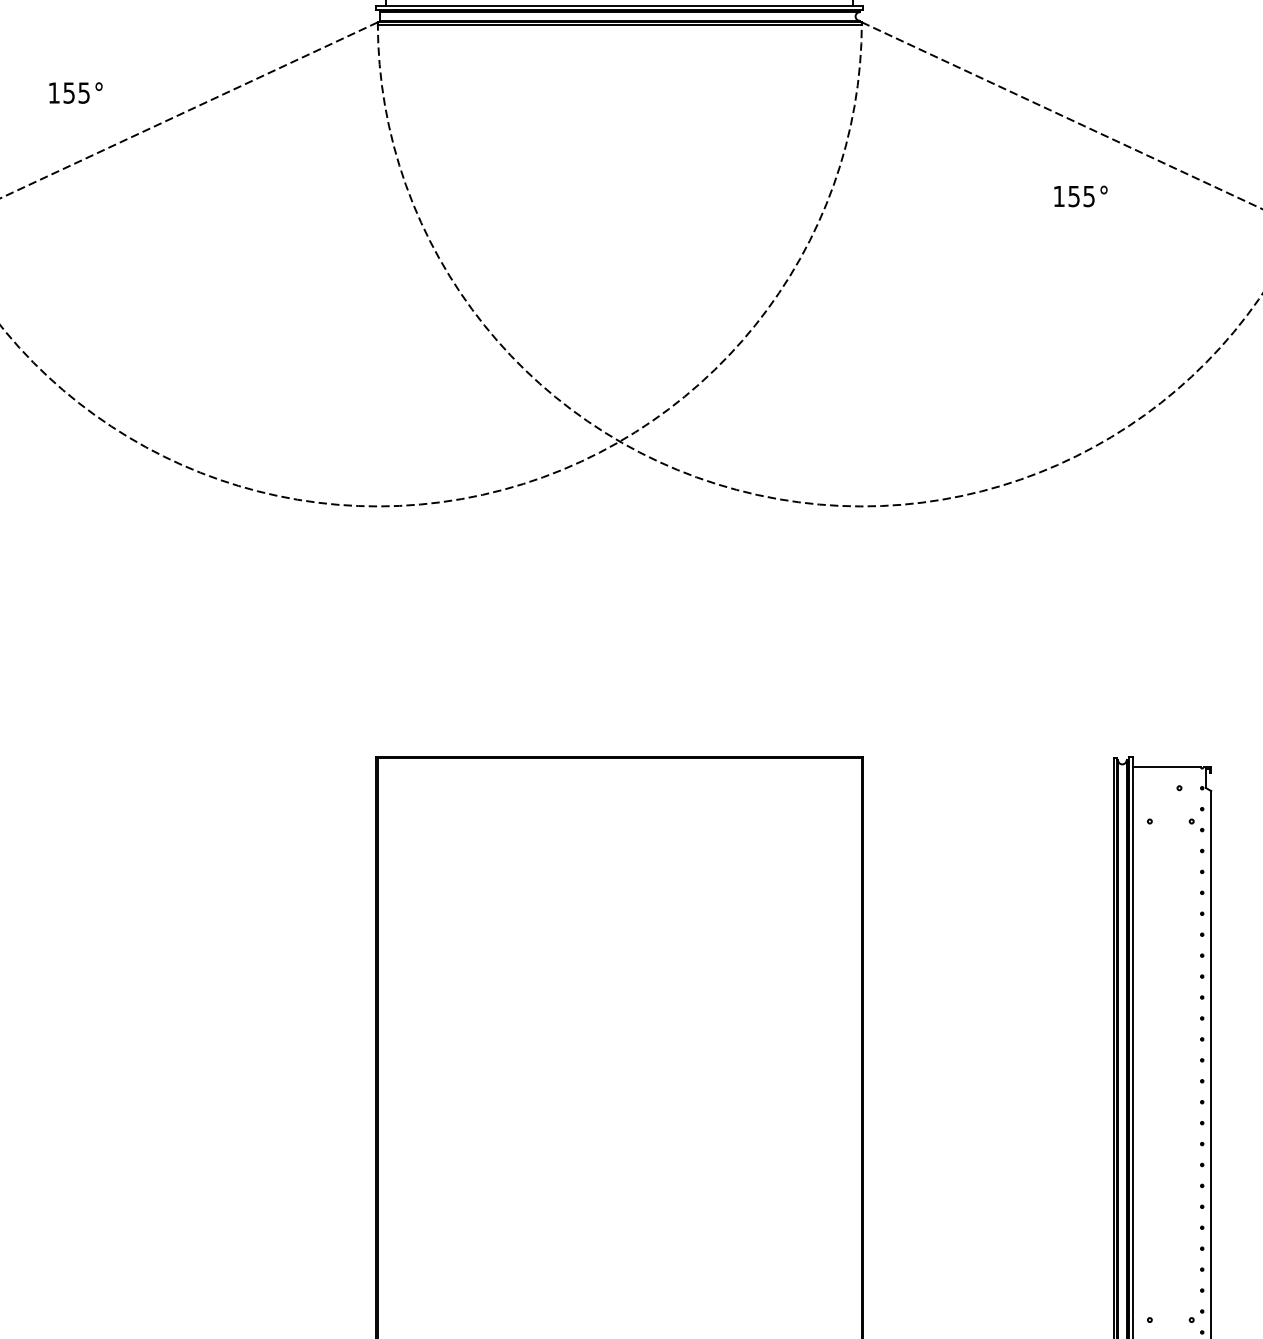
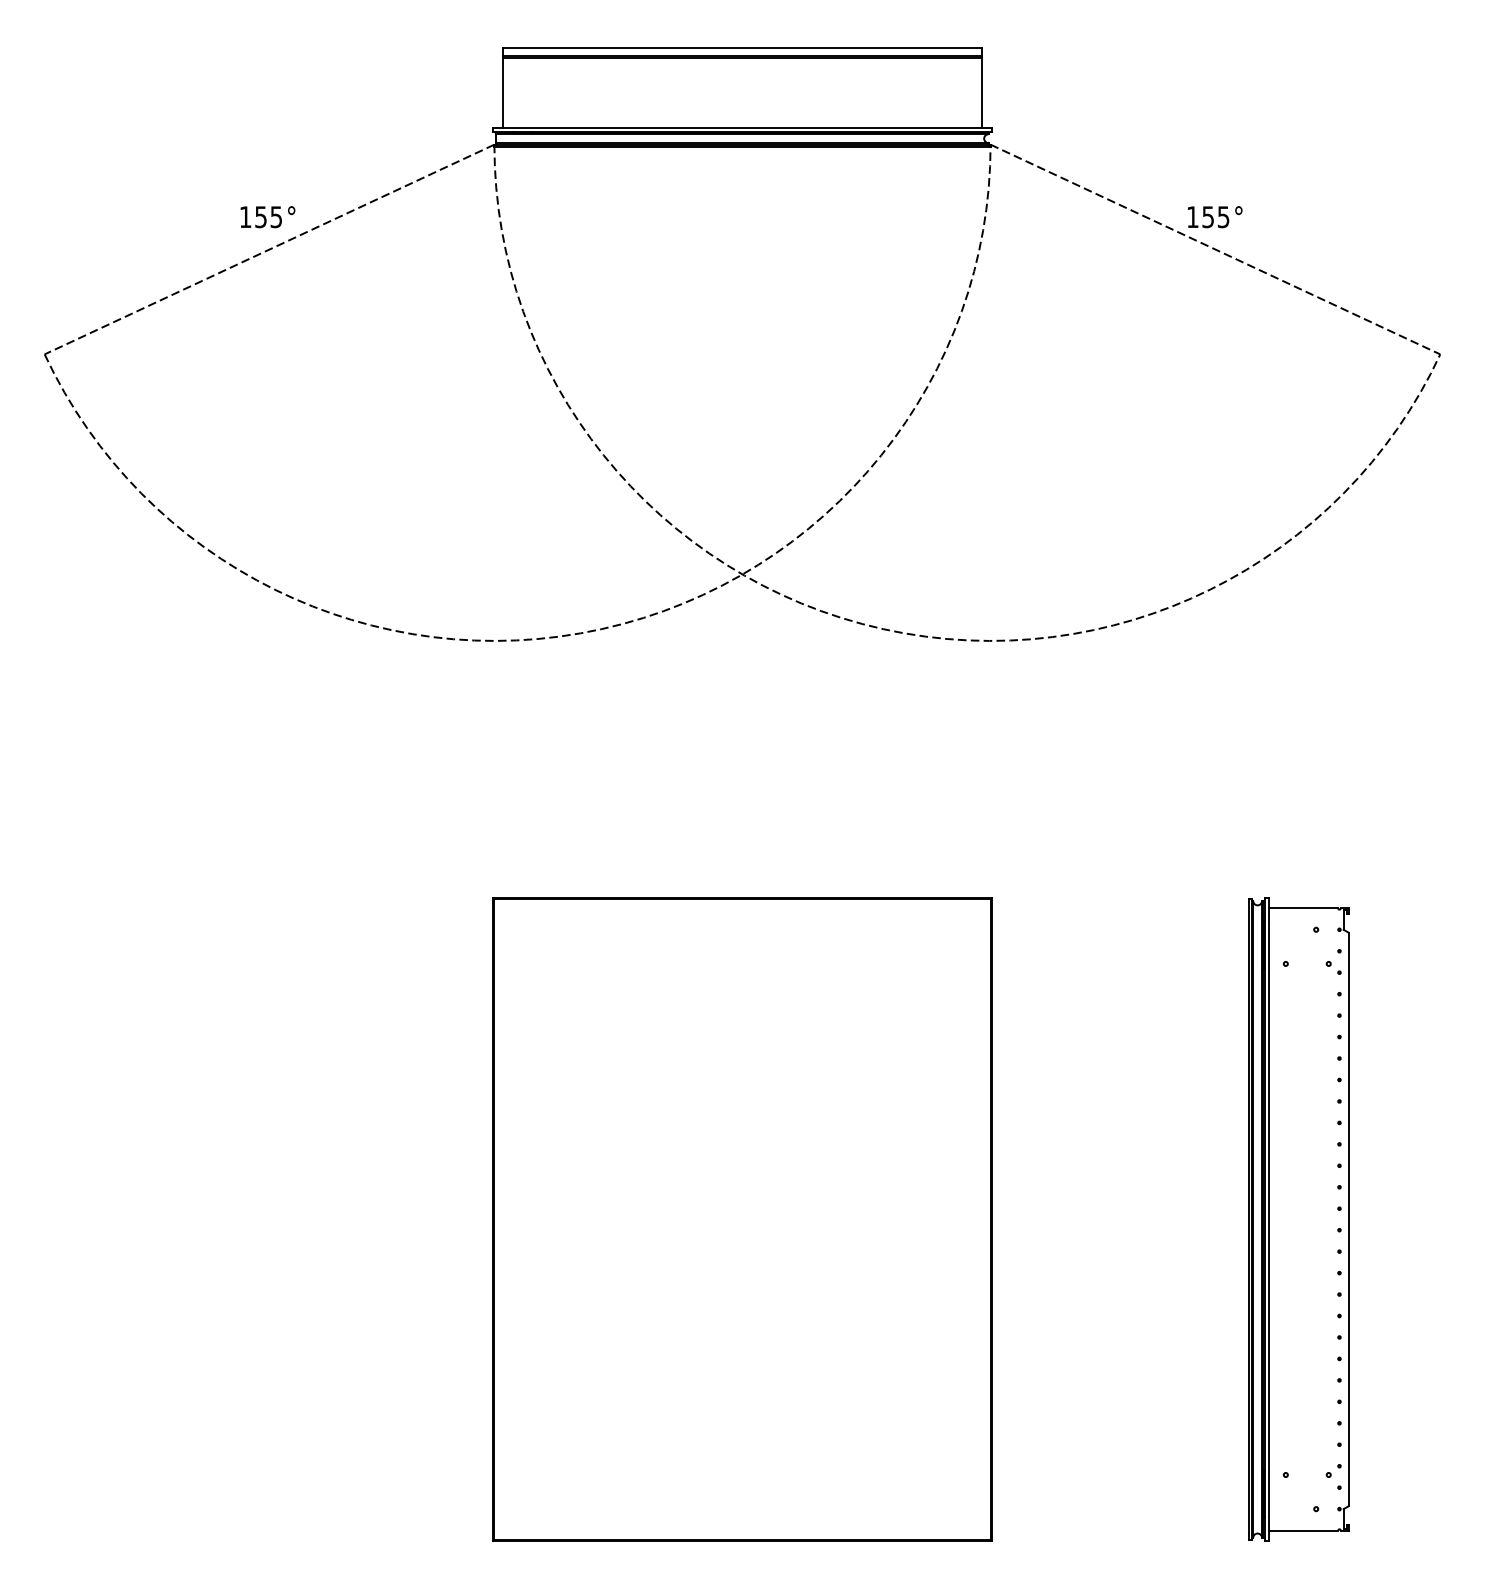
text: (75, 93) -> (267, 217), moved
text: (1081, 196) -> (1215, 217), moved

